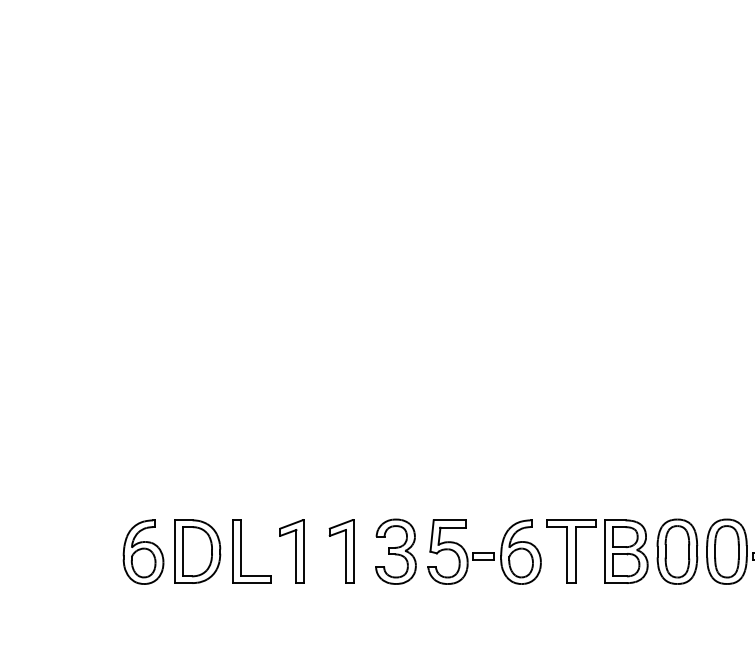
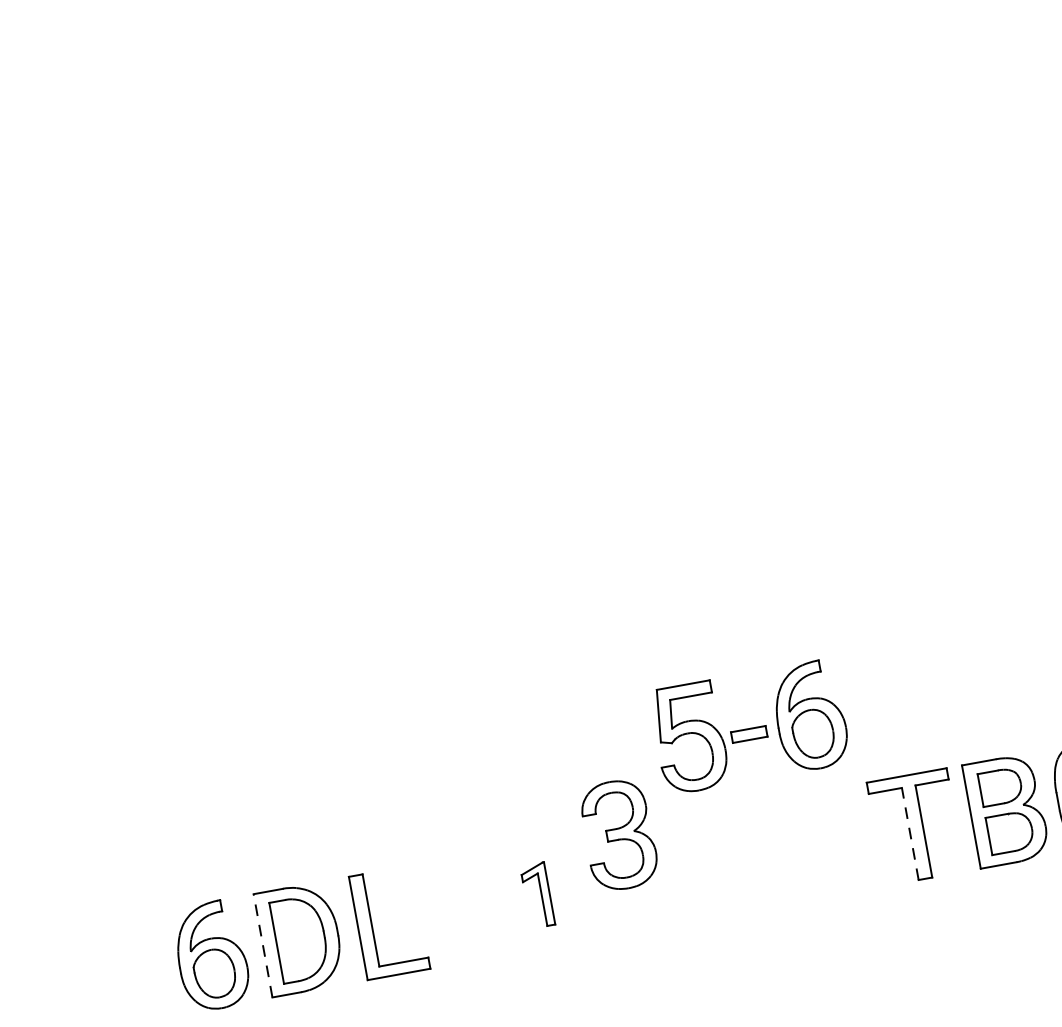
line: (174, 551) -> (262, 945), solid -> dashed
part: (291, 551) -> (454, 910), removed
part: (341, 551) -> (537, 895), size x0.6
part: (395, 551) -> (618, 834), moved
part: (484, 551) -> (749, 725), moved
line: (567, 555) -> (910, 834), solid -> dashed

